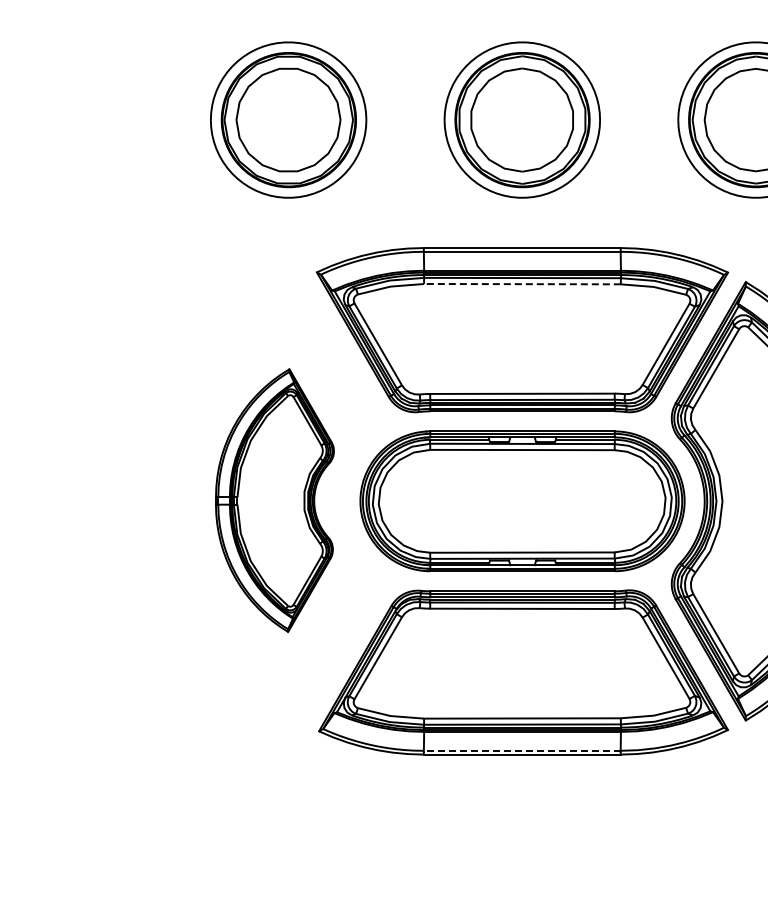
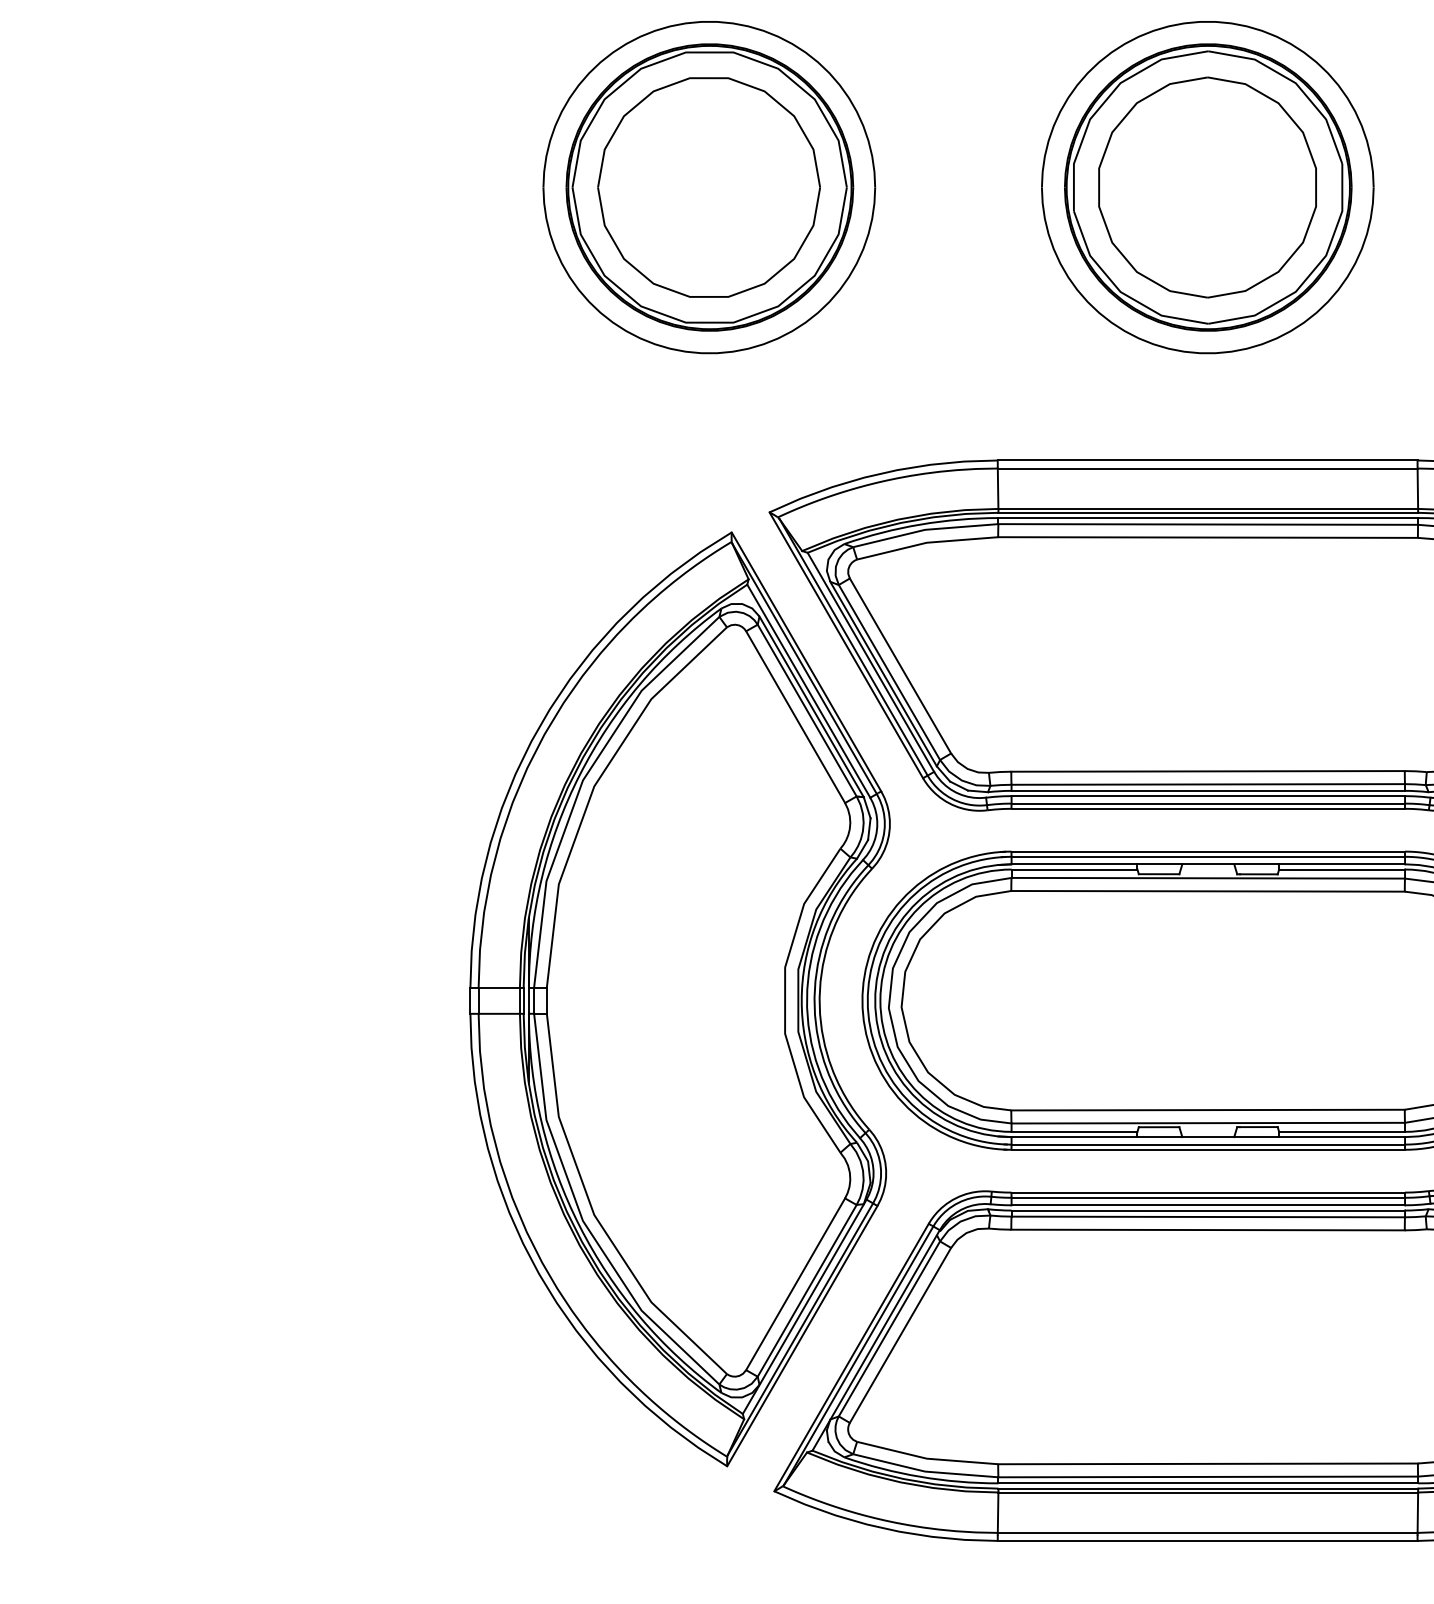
line: (521, 284) -> (1206, 538), dashed -> solid
part: (274, 500) -> (679, 998), size x1.67
line: (521, 750) -> (1206, 1532), dashed -> solid

